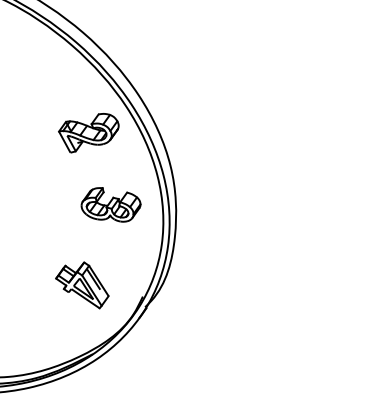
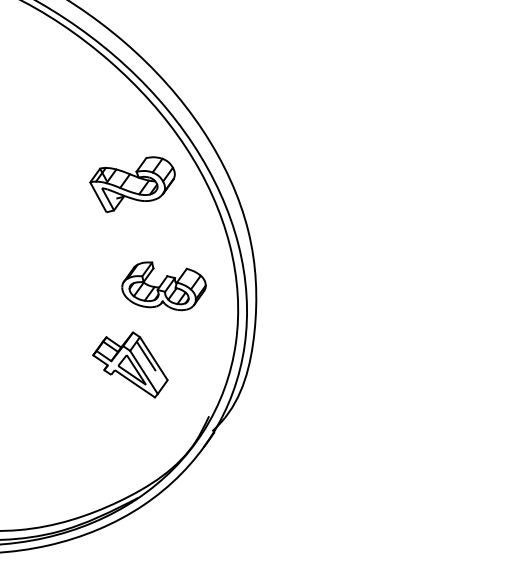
part: (82, 285) -> (130, 365), moved

